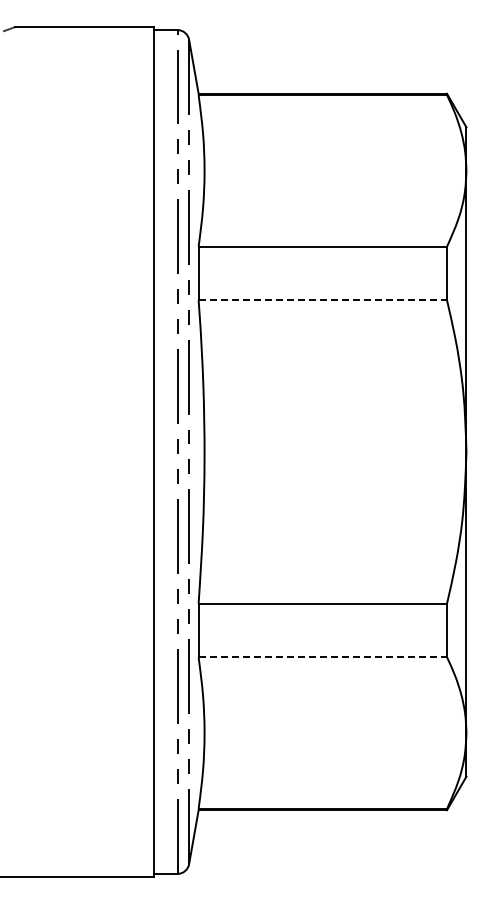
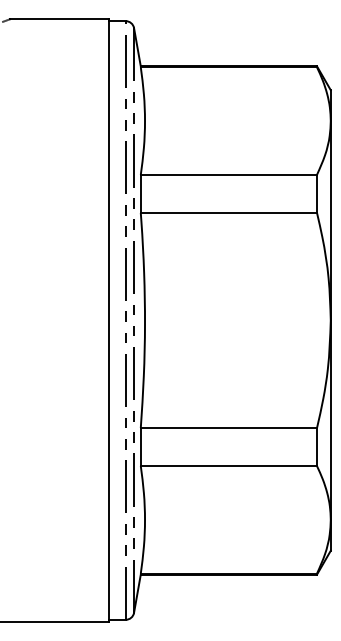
line: (323, 300) -> (229, 213), dashed -> solid
line: (323, 657) -> (229, 466), dashed -> solid

